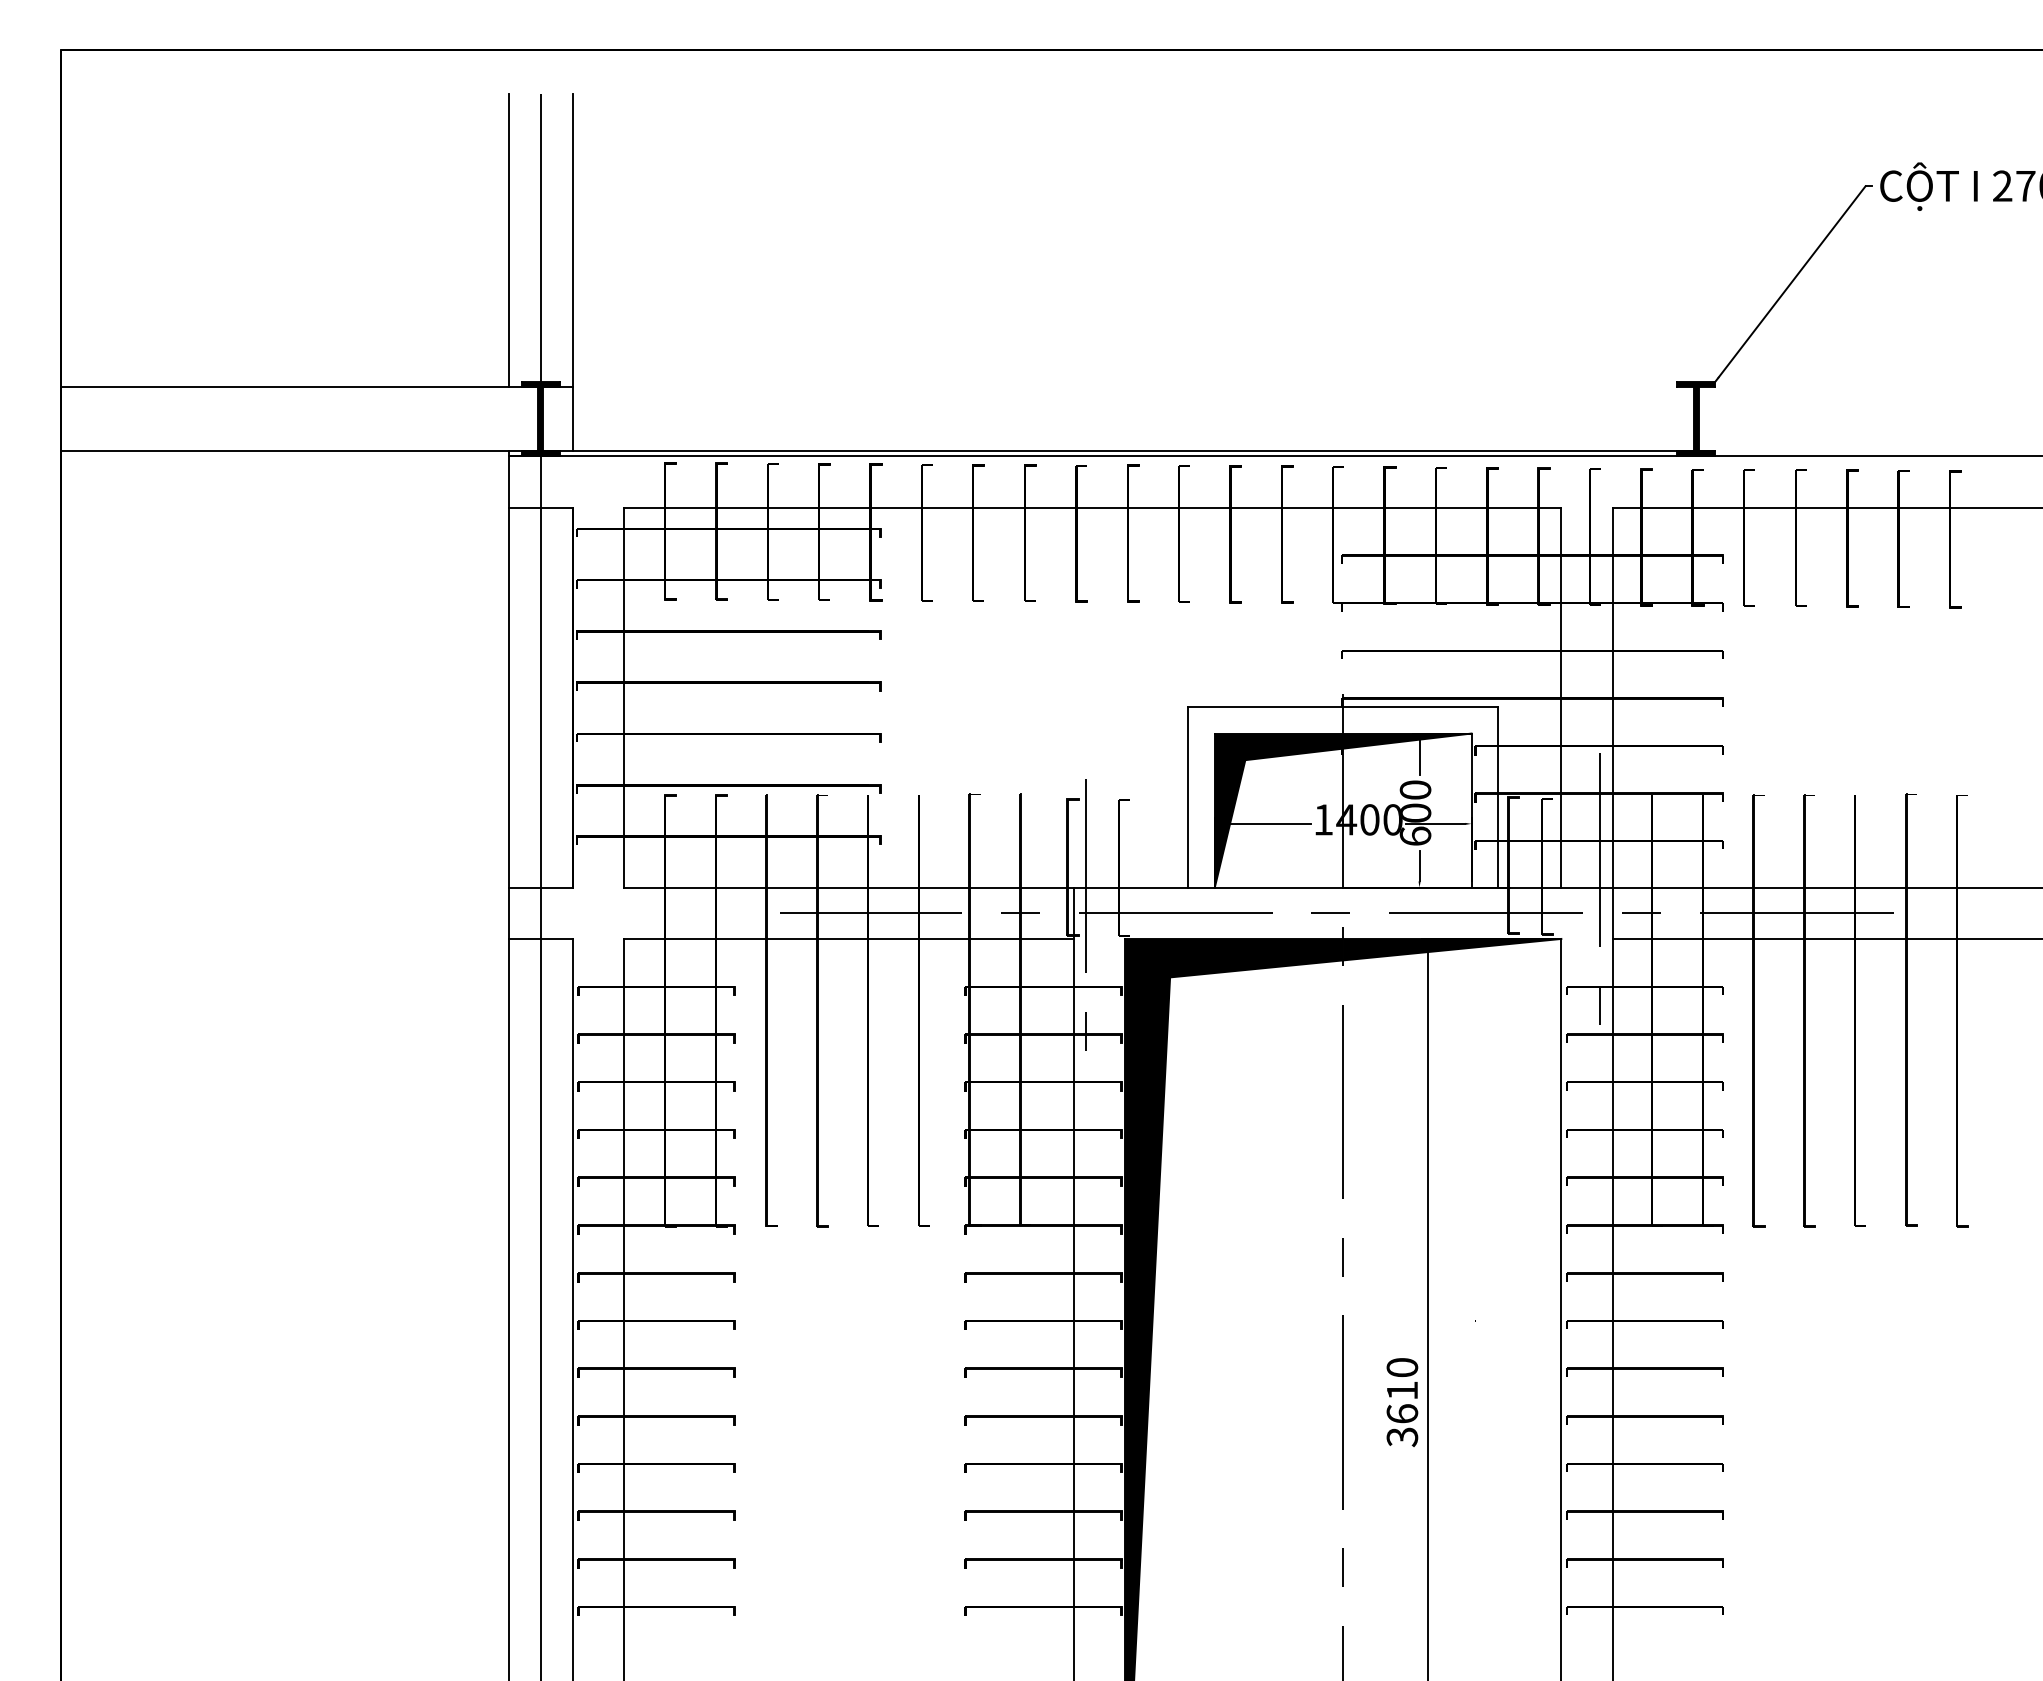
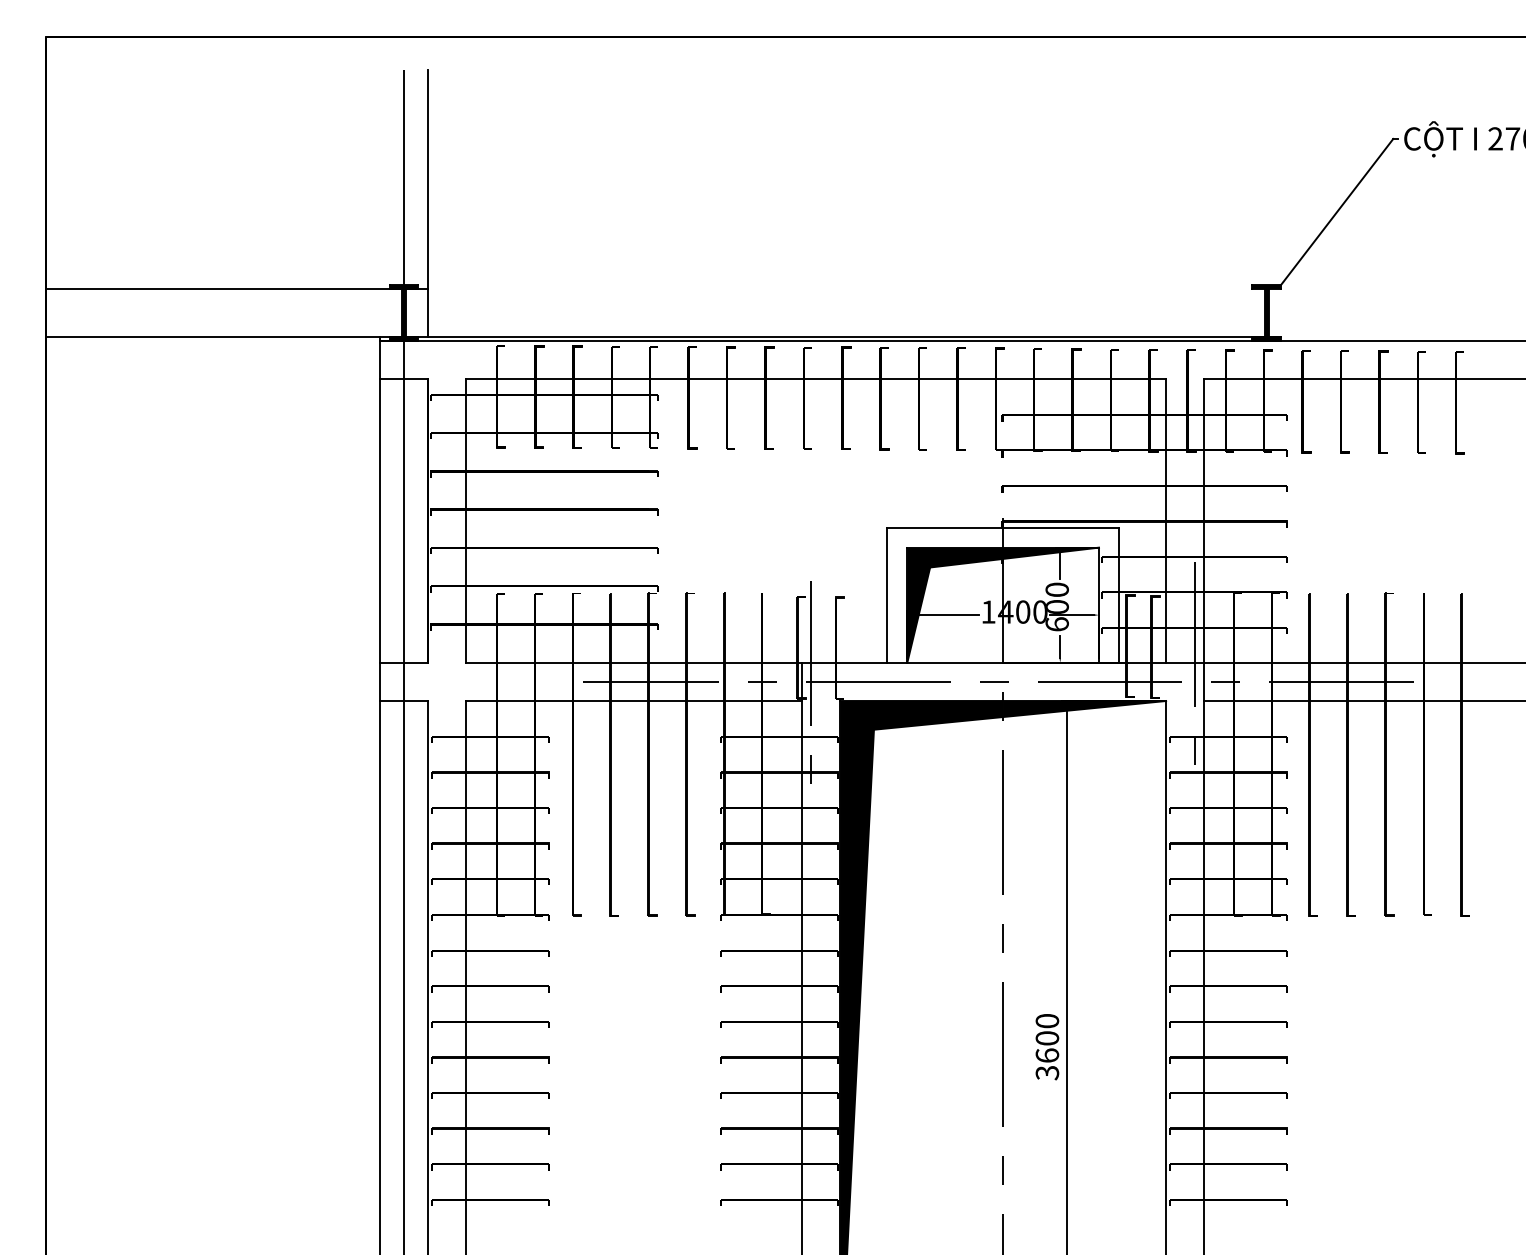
line: (508, 240) -> (379, 179), removed
text: (1402, 1390) -> (1047, 1038), 3610 -> 3600

